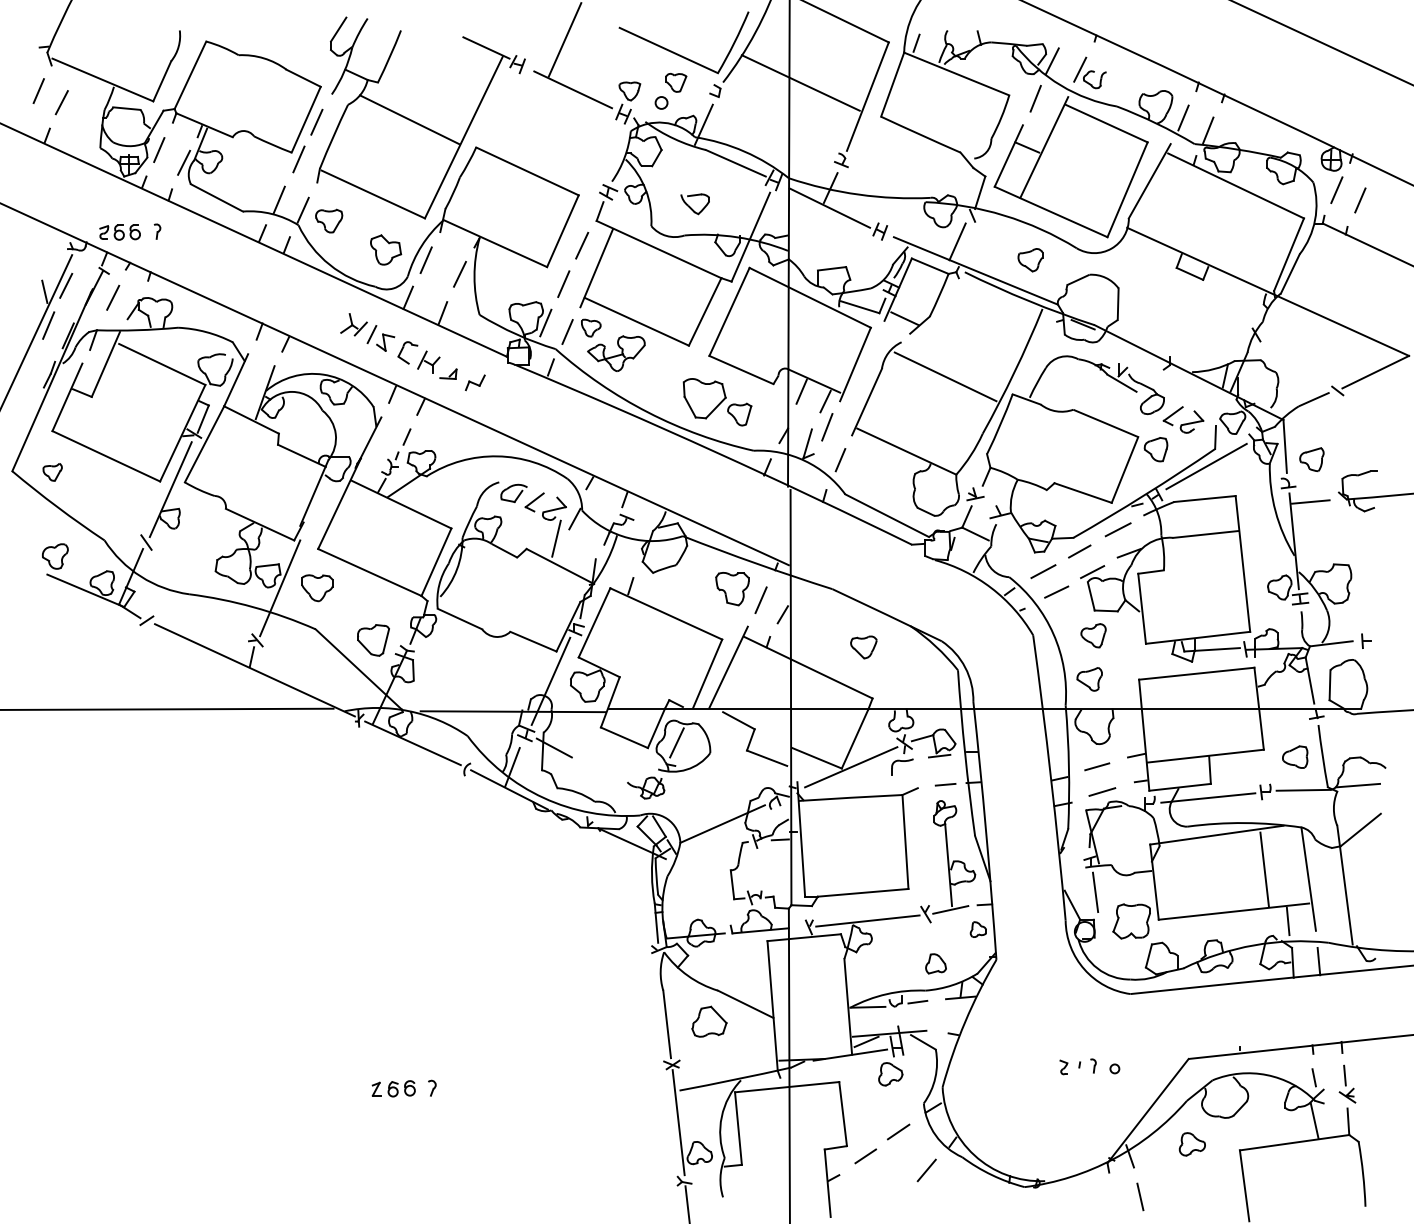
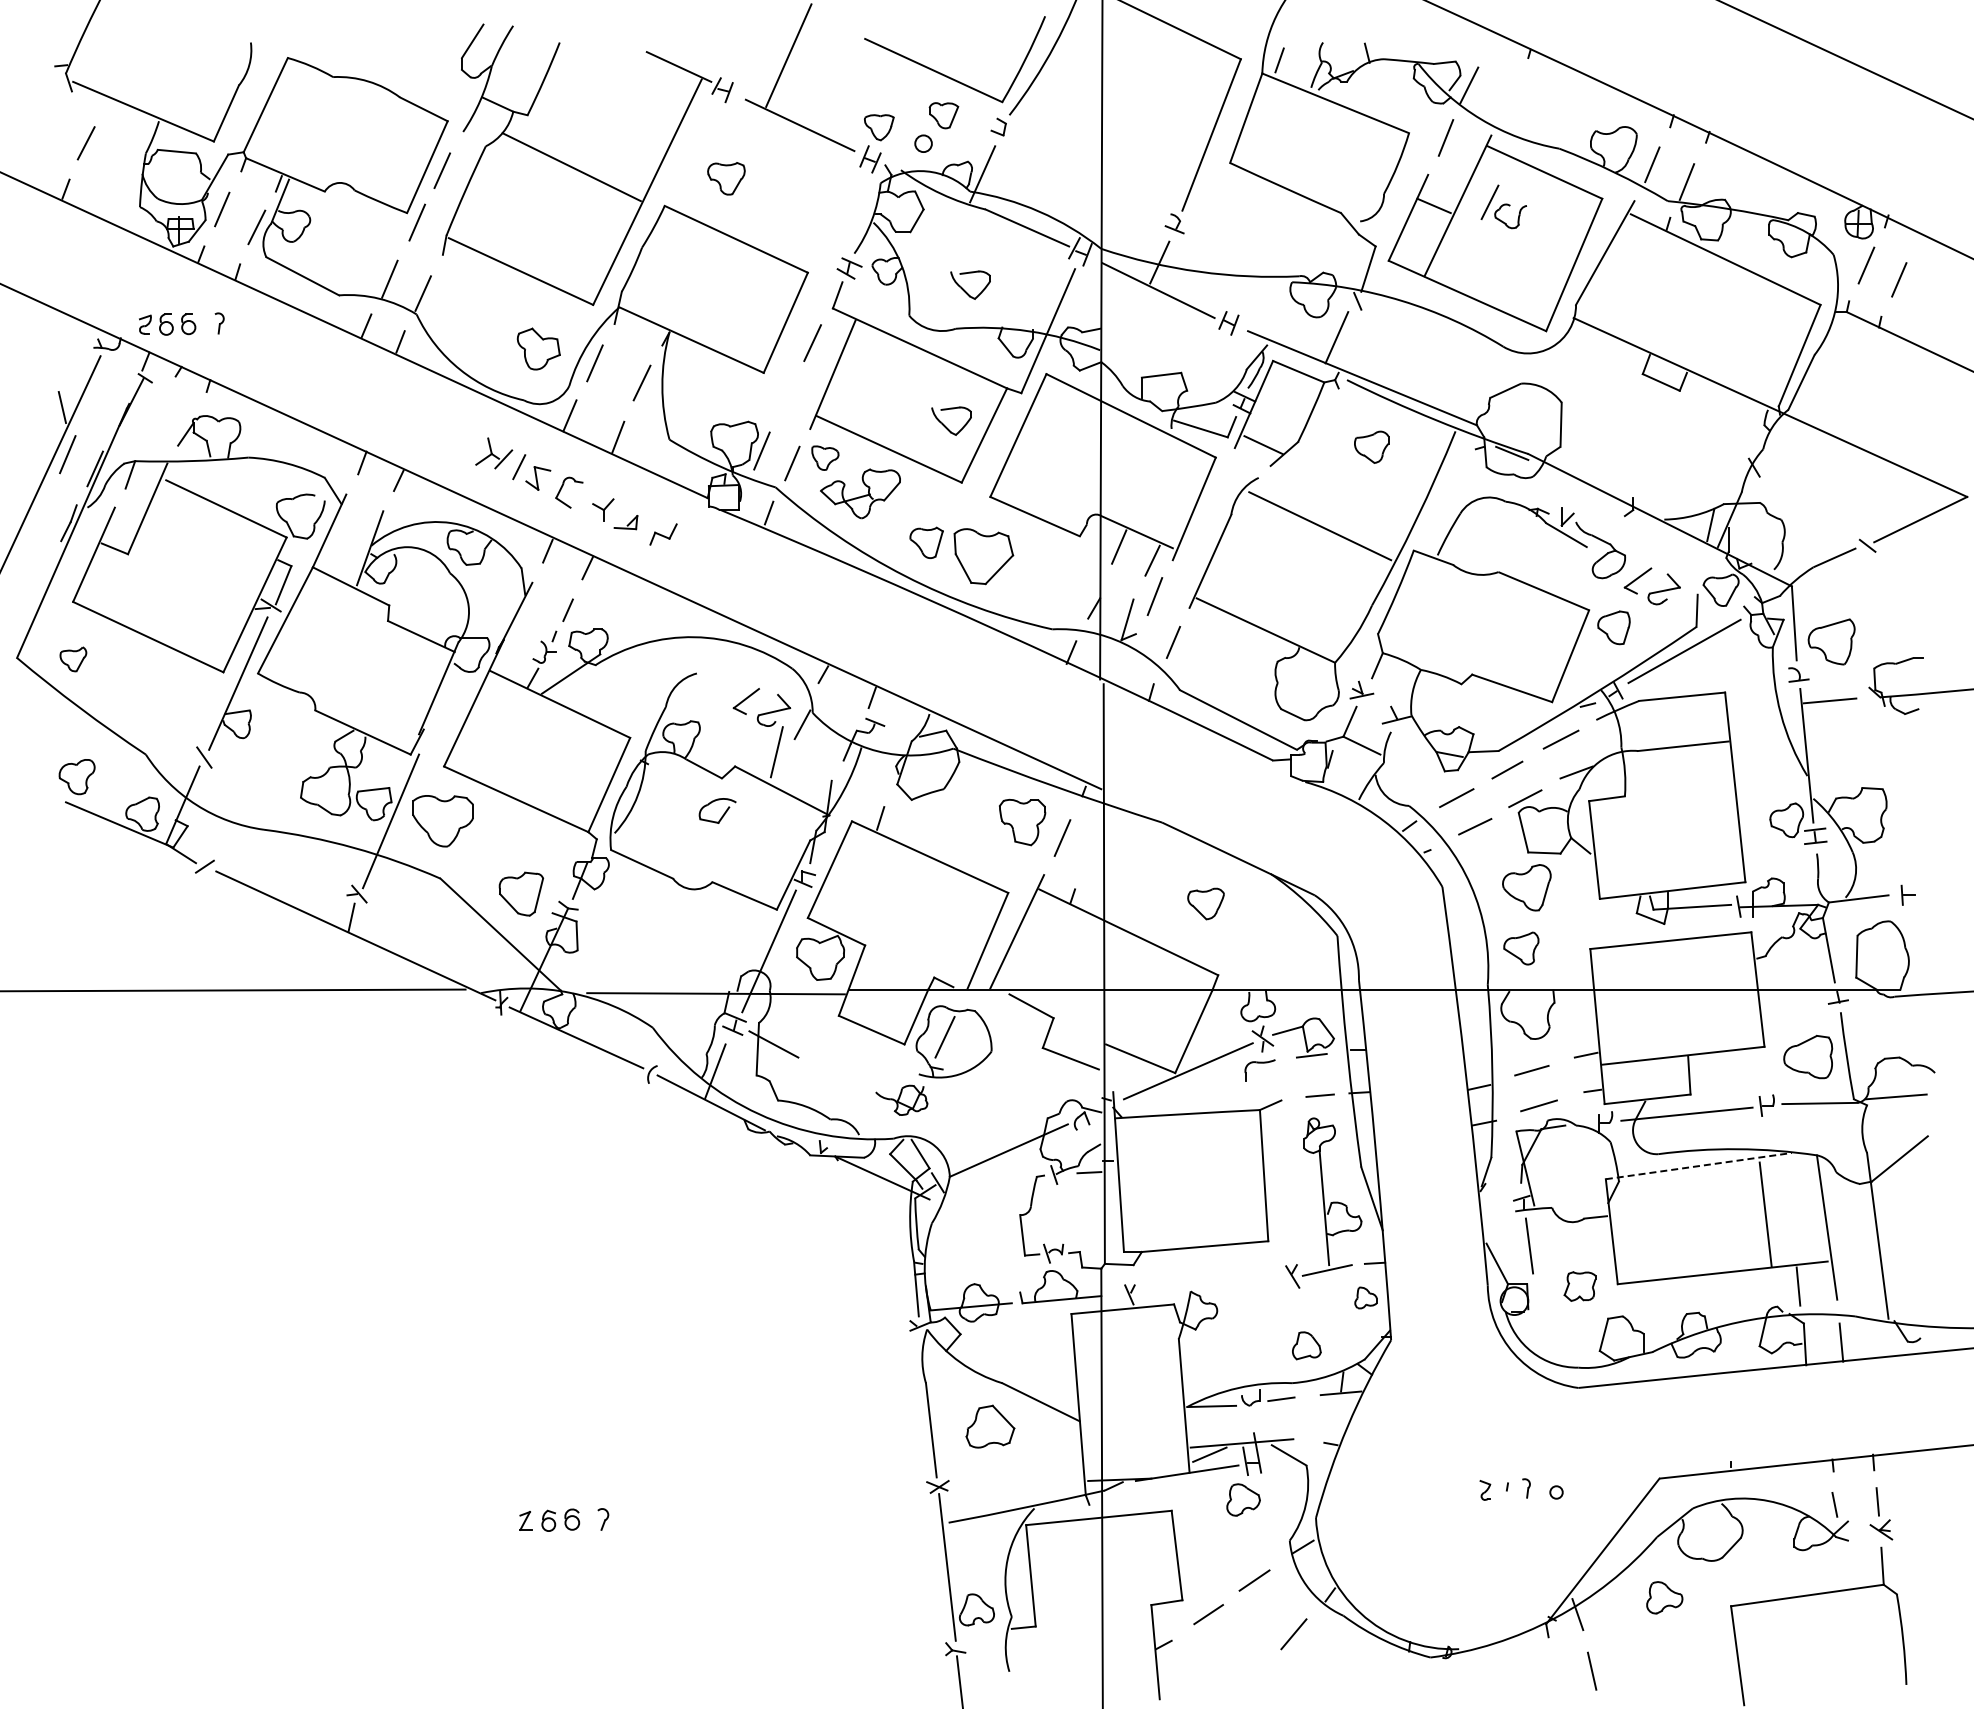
part: (1089, 72) -> (1503, 206), moved
line: (800, 82) -> (1117, 115), removed
line: (38, 90) -> (53, 126), removed
part: (329, 220) -> (726, 178), moved
part: (1030, 259) -> (1371, 446), moved
line: (563, 283) -> (786, 396), removed
line: (65, 285) -> (91, 398), removed
line: (112, 297) -> (157, 415), removed
part: (677, 304) -> (945, 425), added
line: (422, 359) -> (589, 502), removed
part: (739, 414) -> (926, 542), moved
part: (1311, 459) -> (1831, 641), size x1.4
part: (518, 495) -> (723, 813), moved
part: (317, 588) -> (442, 821), size x1.4
line: (782, 614) -> (1092, 858), removed
part: (1093, 635) -> (1526, 887), size x1.4
part: (1295, 757) -> (1808, 1057), size x1.4
line: (1216, 835) -> (1698, 1166), solid -> dashed
line: (867, 920) -> (1211, 1285), removed
part: (1131, 921) -> (1579, 1286), size x0.6
line: (1314, 1120) -> (1835, 1564), removed

